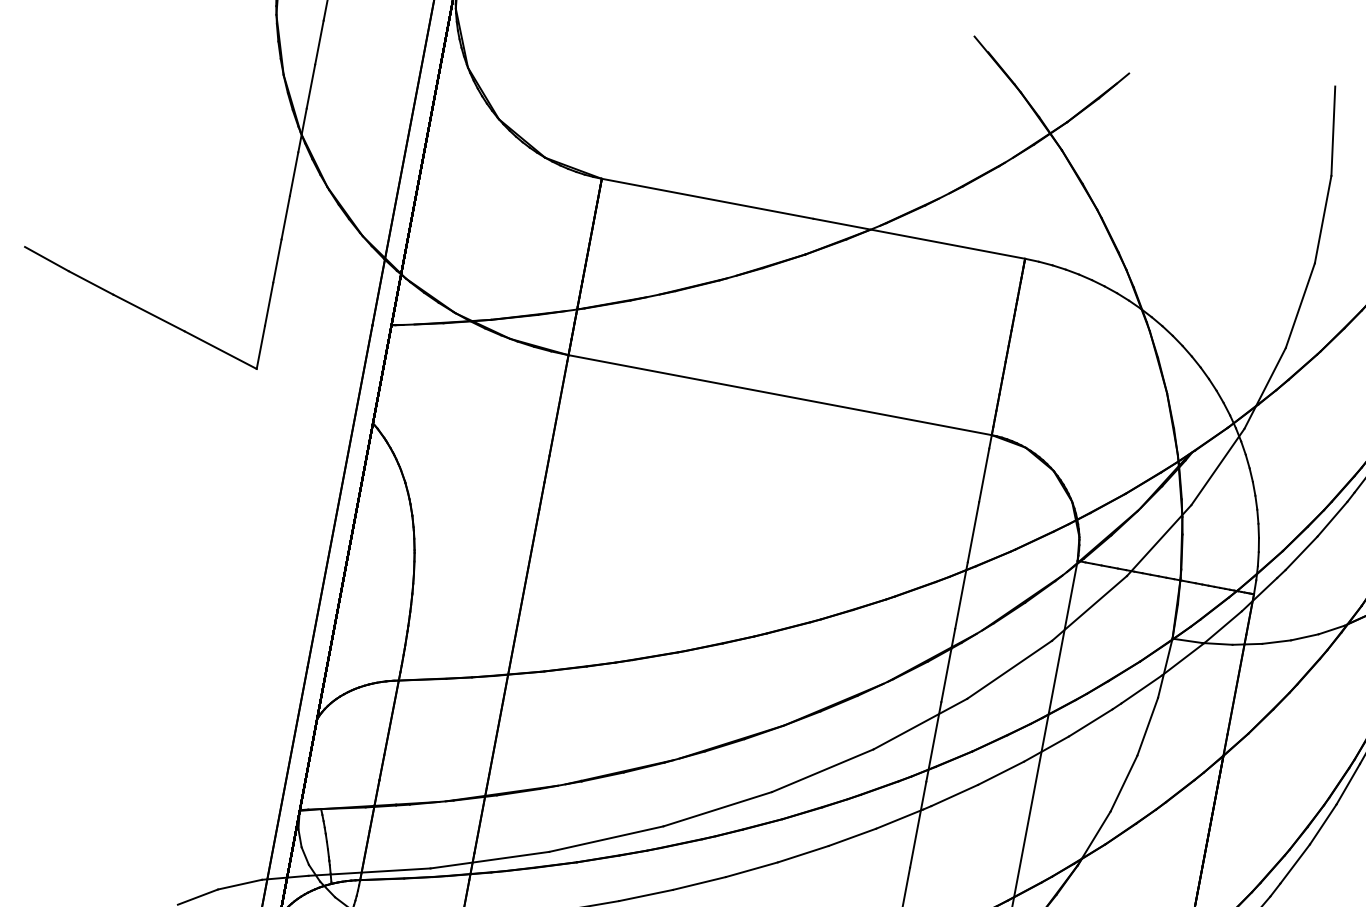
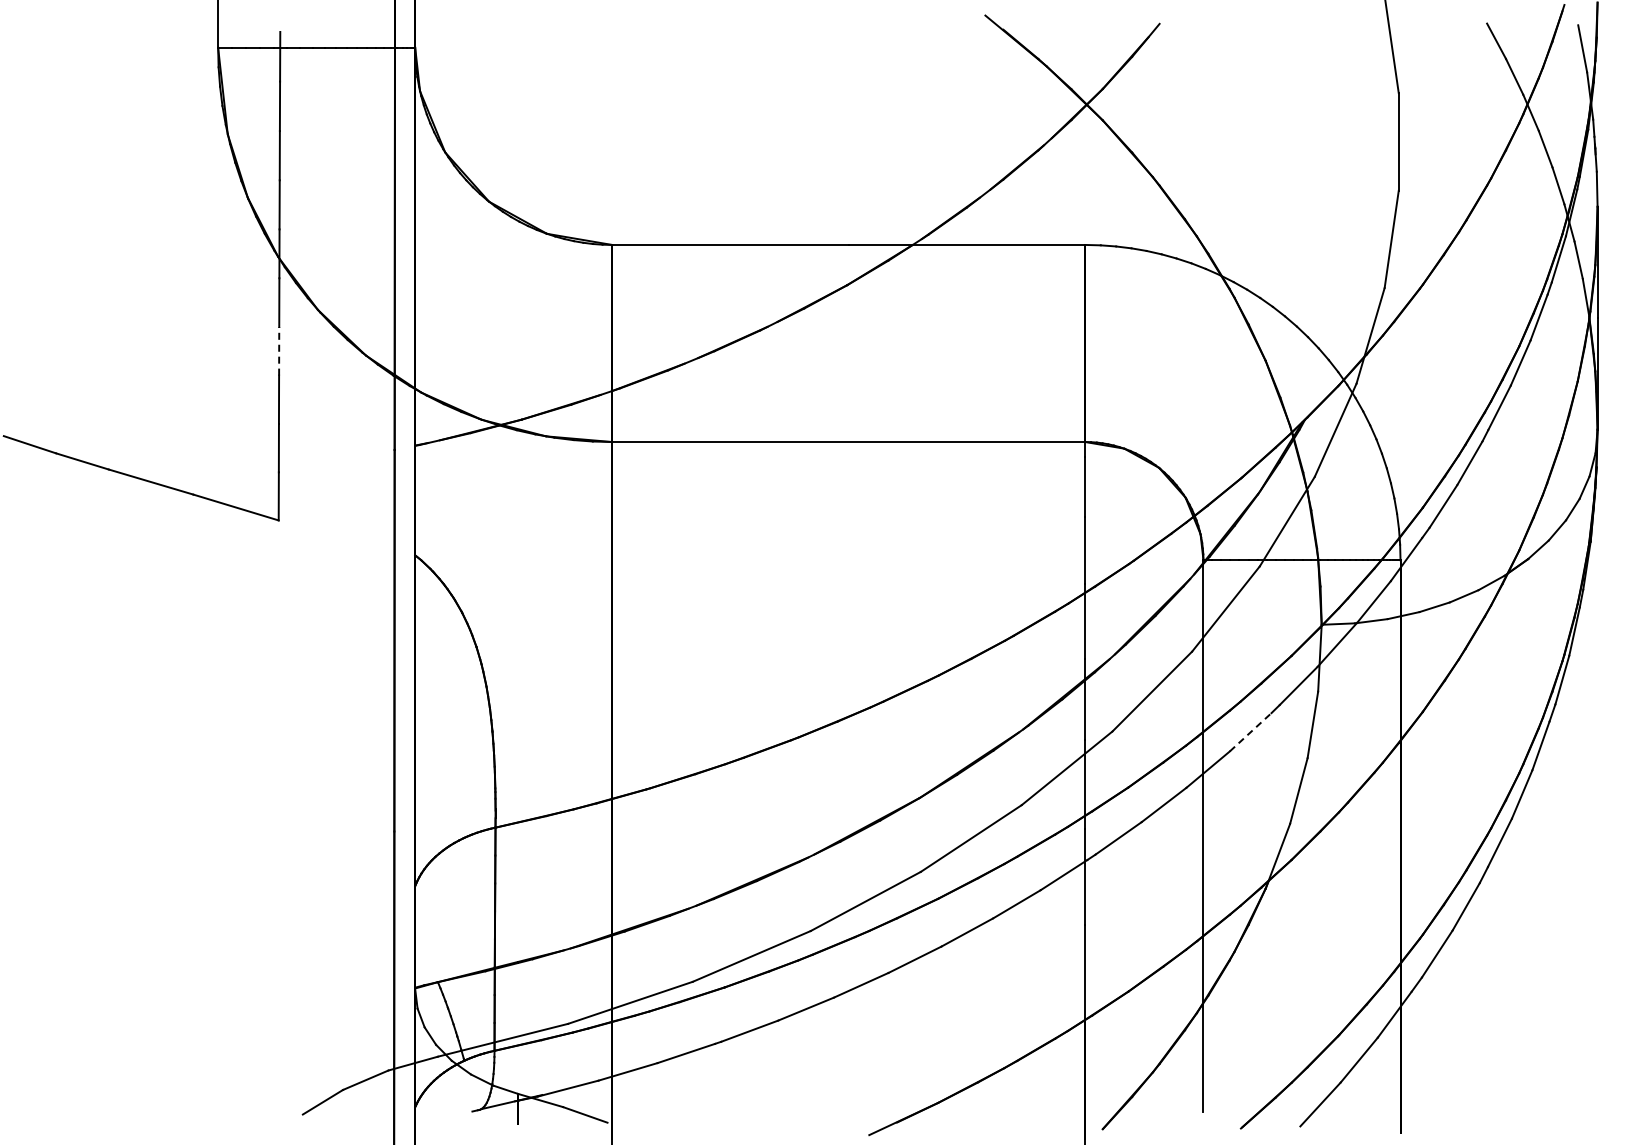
line: (286, 216) -> (279, 350), solid -> dashed
line: (1091, 722) -> (1251, 731), solid -> dashed

